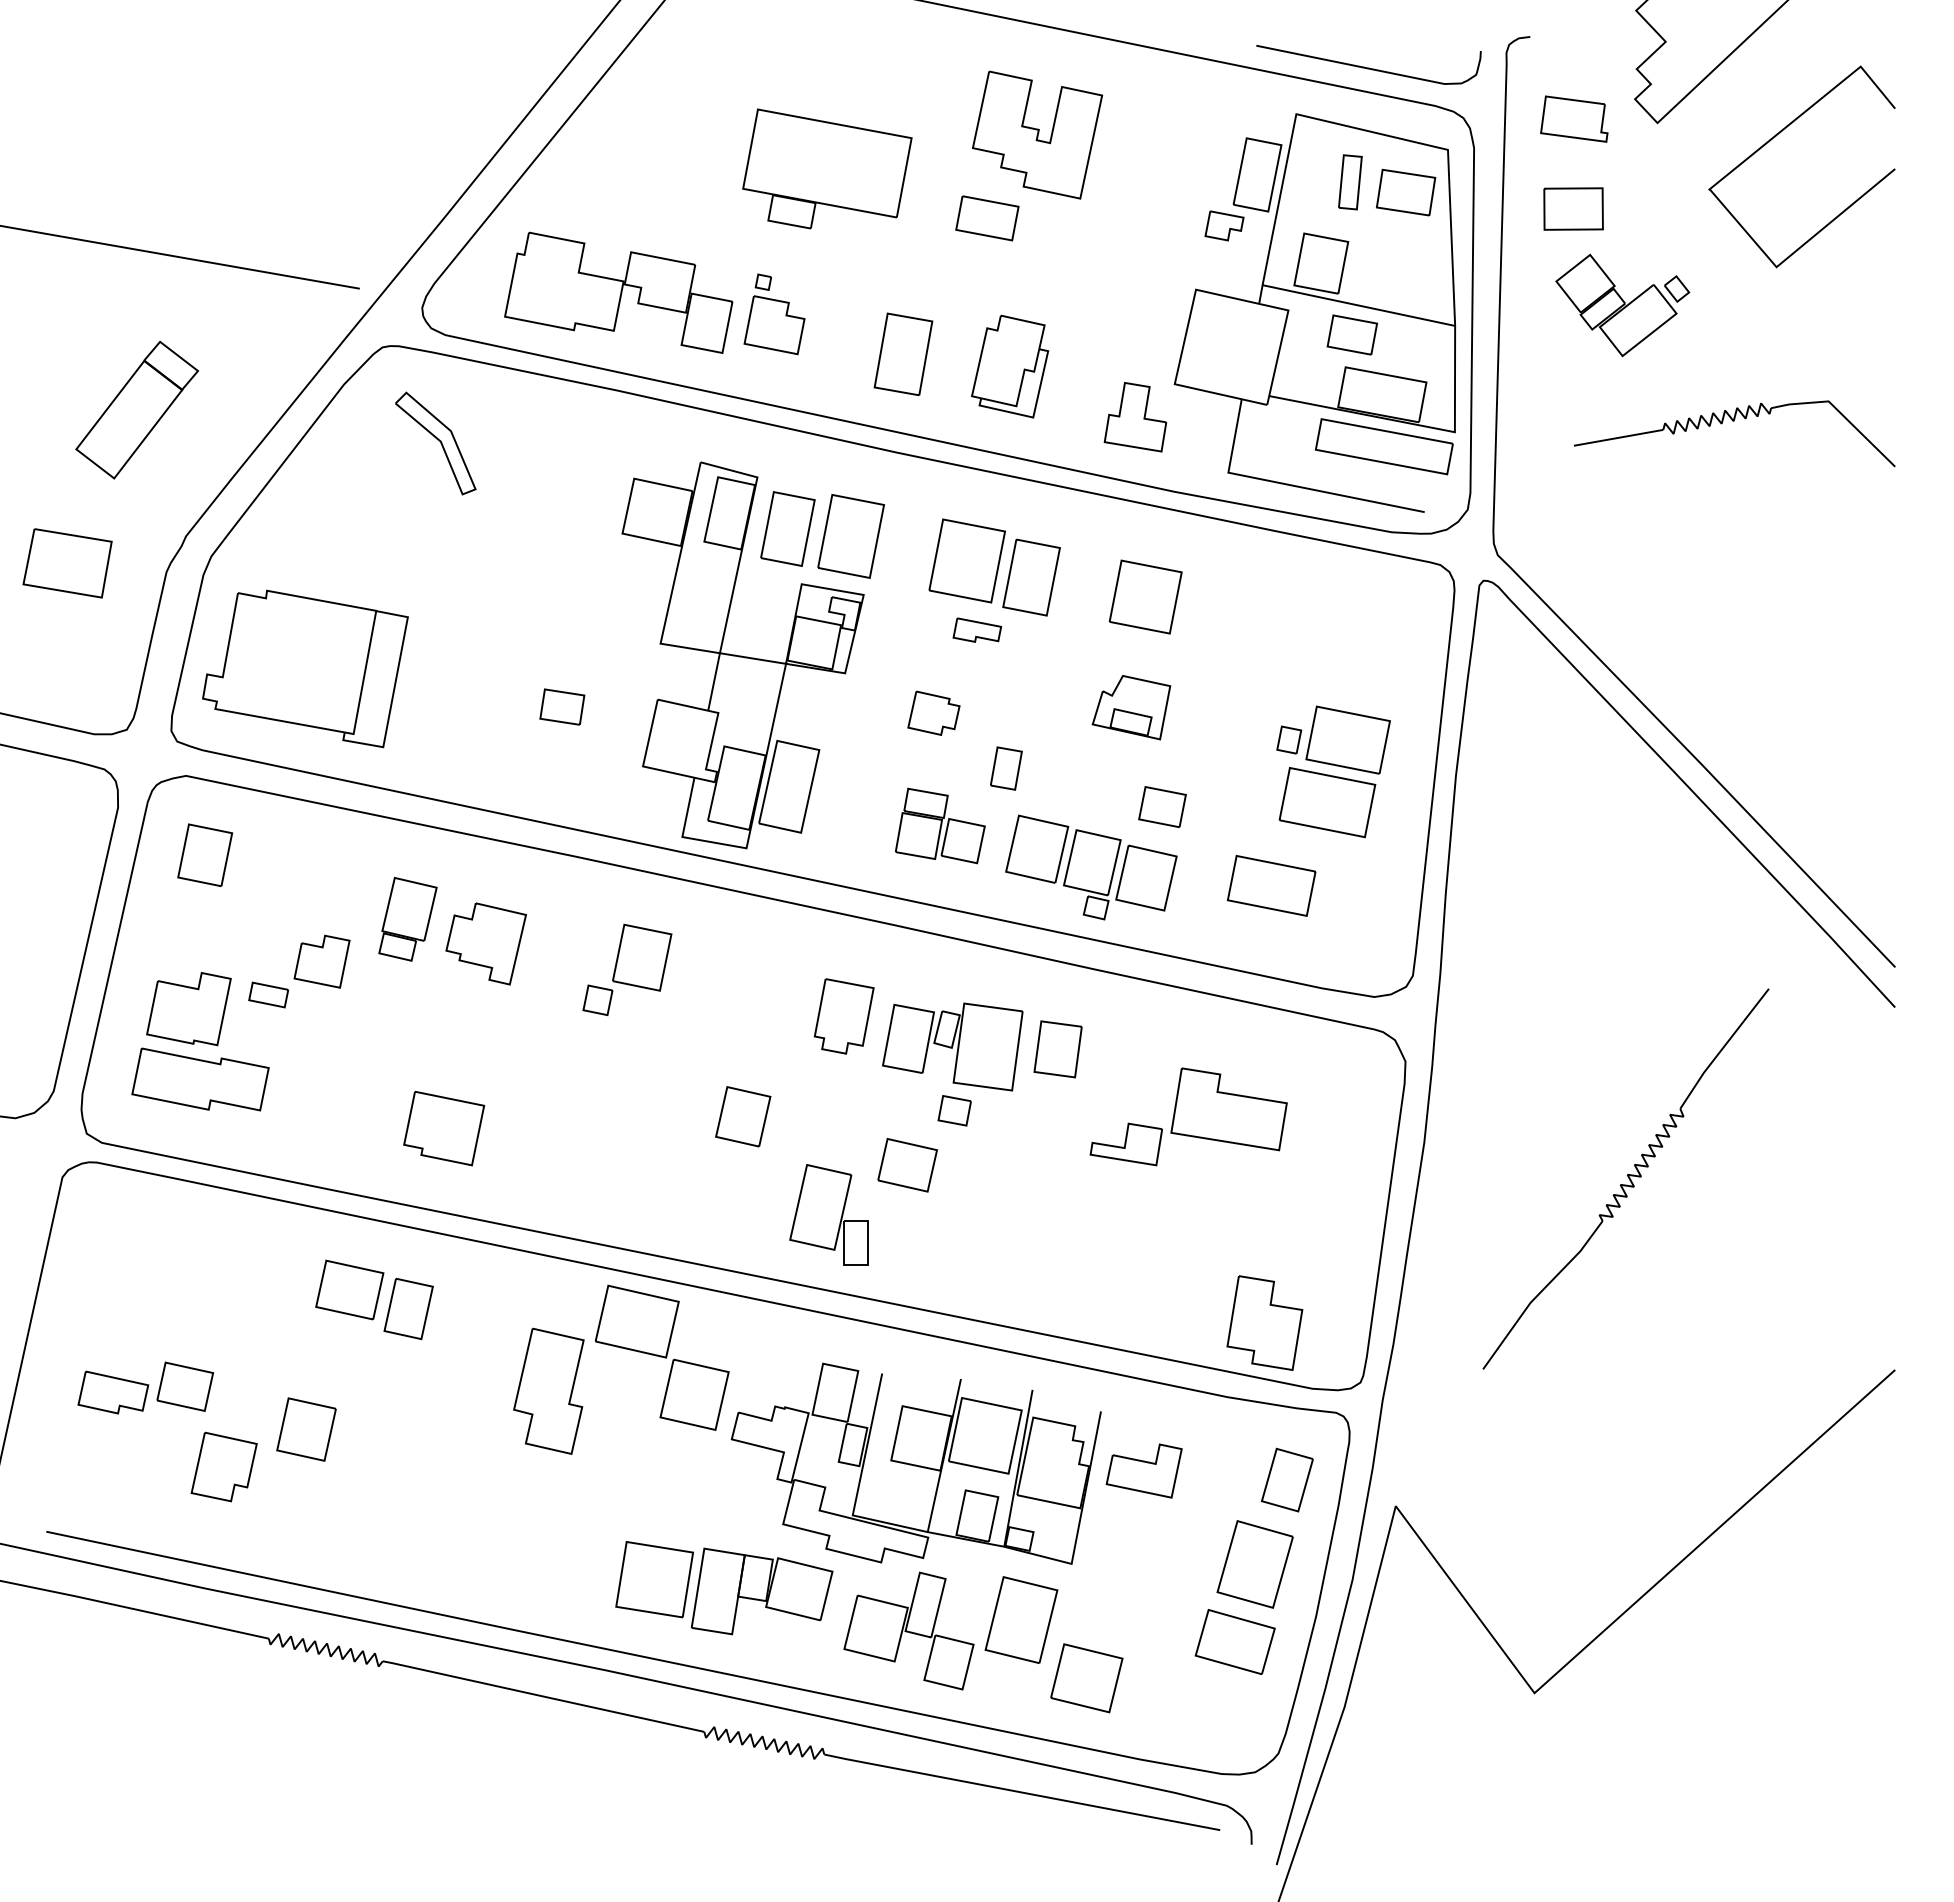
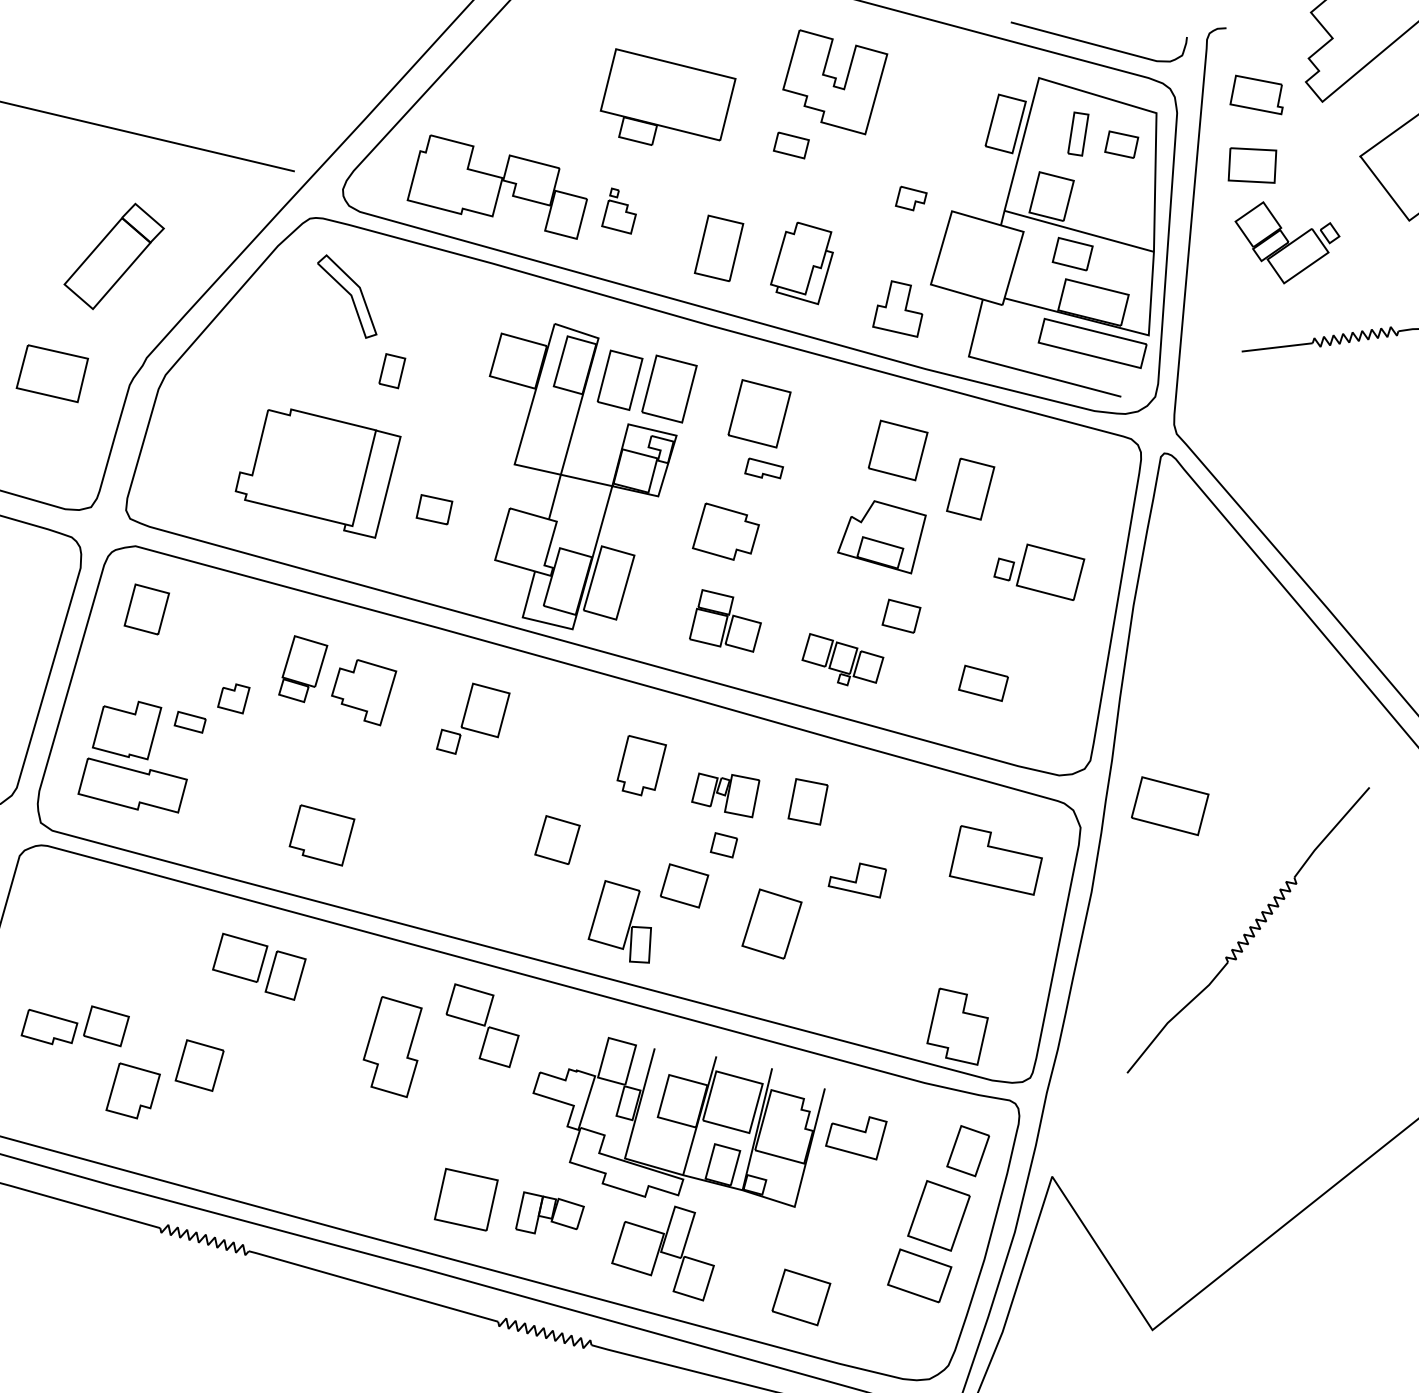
part: (1406, 192) -> (1121, 144), size x0.7
part: (987, 218) -> (791, 145), size x0.7
part: (1224, 225) -> (911, 198), moved
part: (774, 314) -> (619, 211), size x0.7
part: (1031, 577) -> (970, 489), moved
part: (305, 668) -> (317, 472), moved
part: (1131, 707) -> (881, 536), size x1.4
part: (933, 712) -> (725, 531), size x1.6
part: (1006, 768) -> (392, 371), moved
part: (1327, 802) -> (1170, 806), moved
part: (1091, 867) -> (842, 660), size x0.6
part: (1271, 885) -> (983, 683), size x0.7
part: (321, 961) -> (233, 698), size x0.7
part: (952, 1046) -> (725, 794), size x0.6
part: (1228, 1109) -> (995, 860), moved
part: (661, 1357) -> (482, 1025), size x0.7
part: (761, 1591) -> (549, 1214), size x0.6
part: (1021, 1619) -> (772, 923), moved

